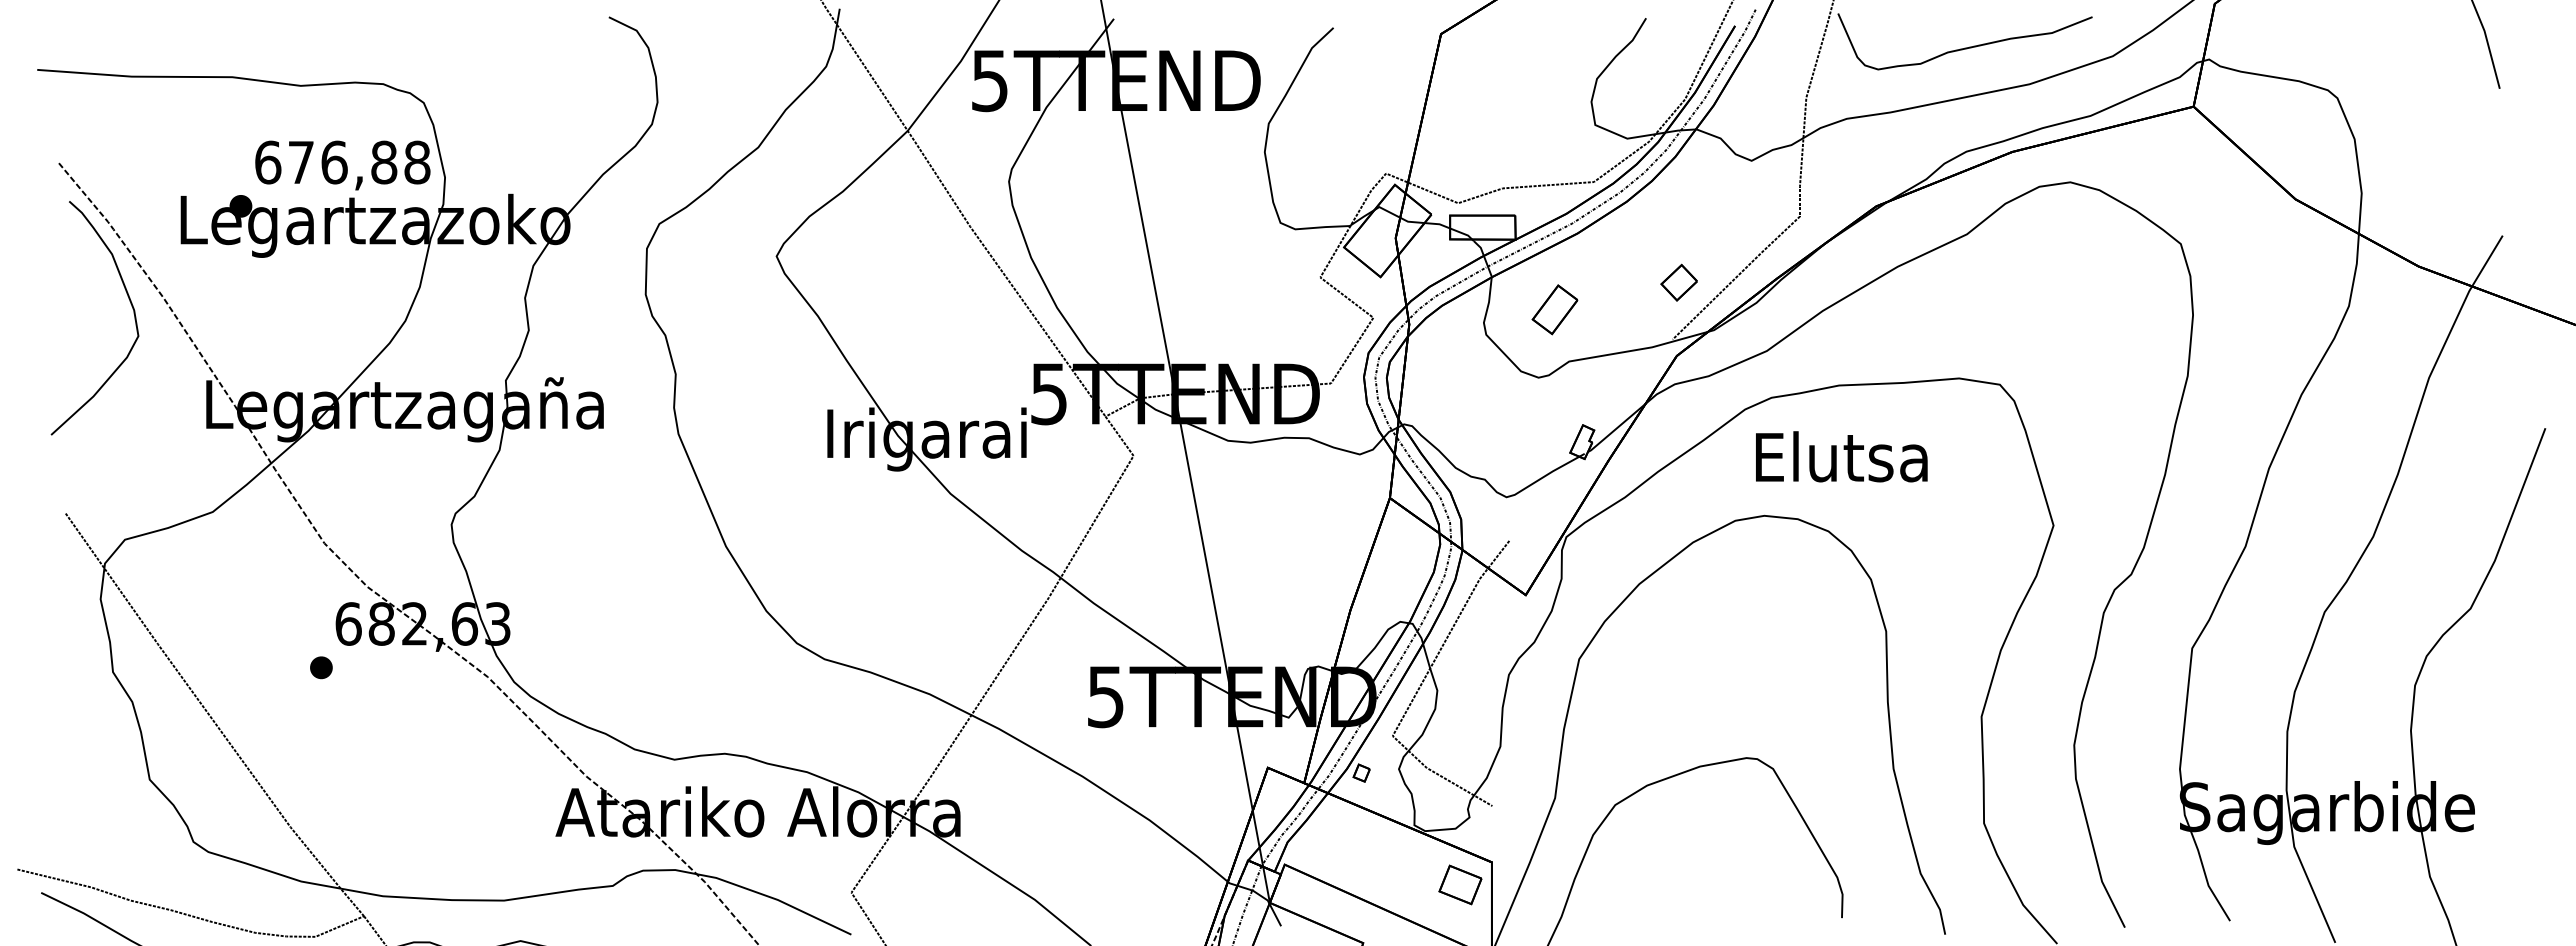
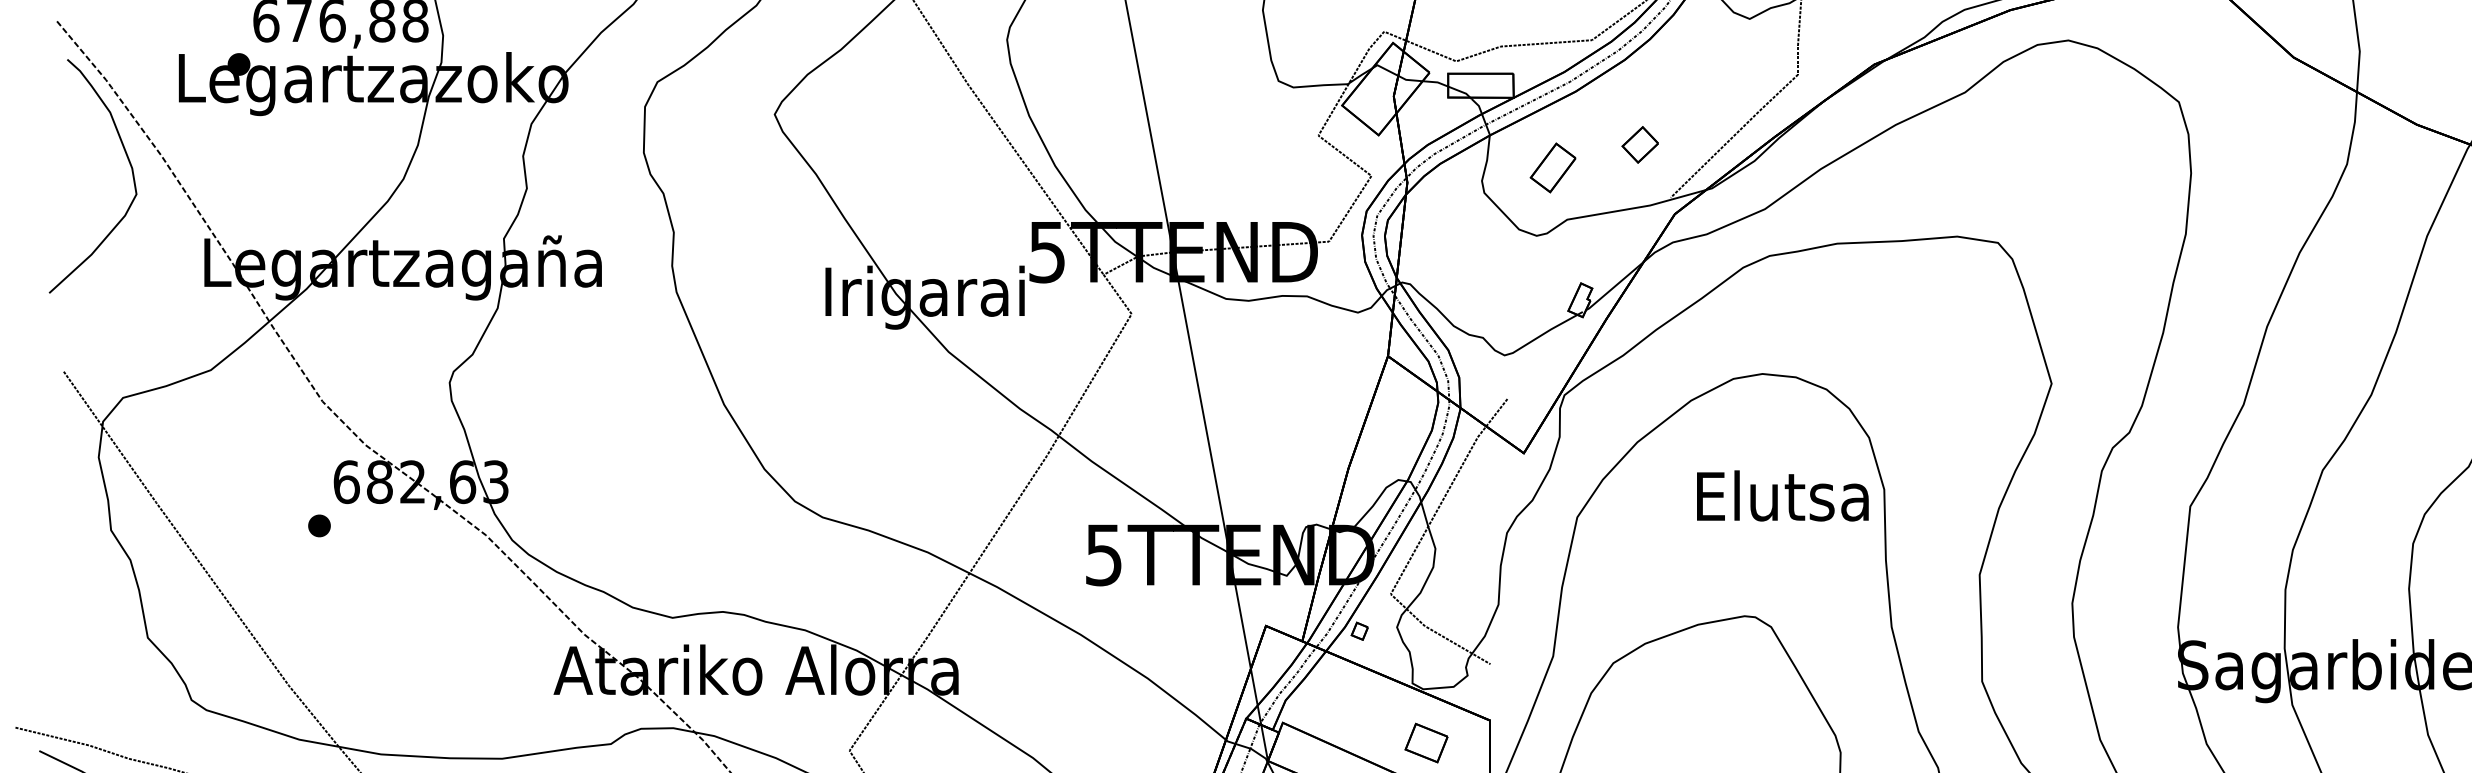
part: (1678, 282) -> (1639, 144), moved
text: (1841, 456) -> (1782, 495), moved
part: (1460, 884) -> (1426, 742), moved

